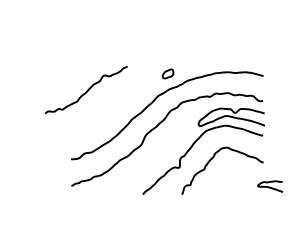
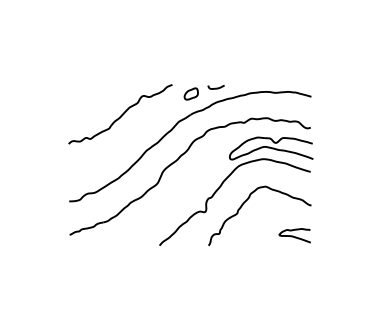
curve: (187, 68) -> (215, 87), added
curve: (87, 90) -> (121, 114), moved
curve: (269, 186) -> (293, 235), moved

